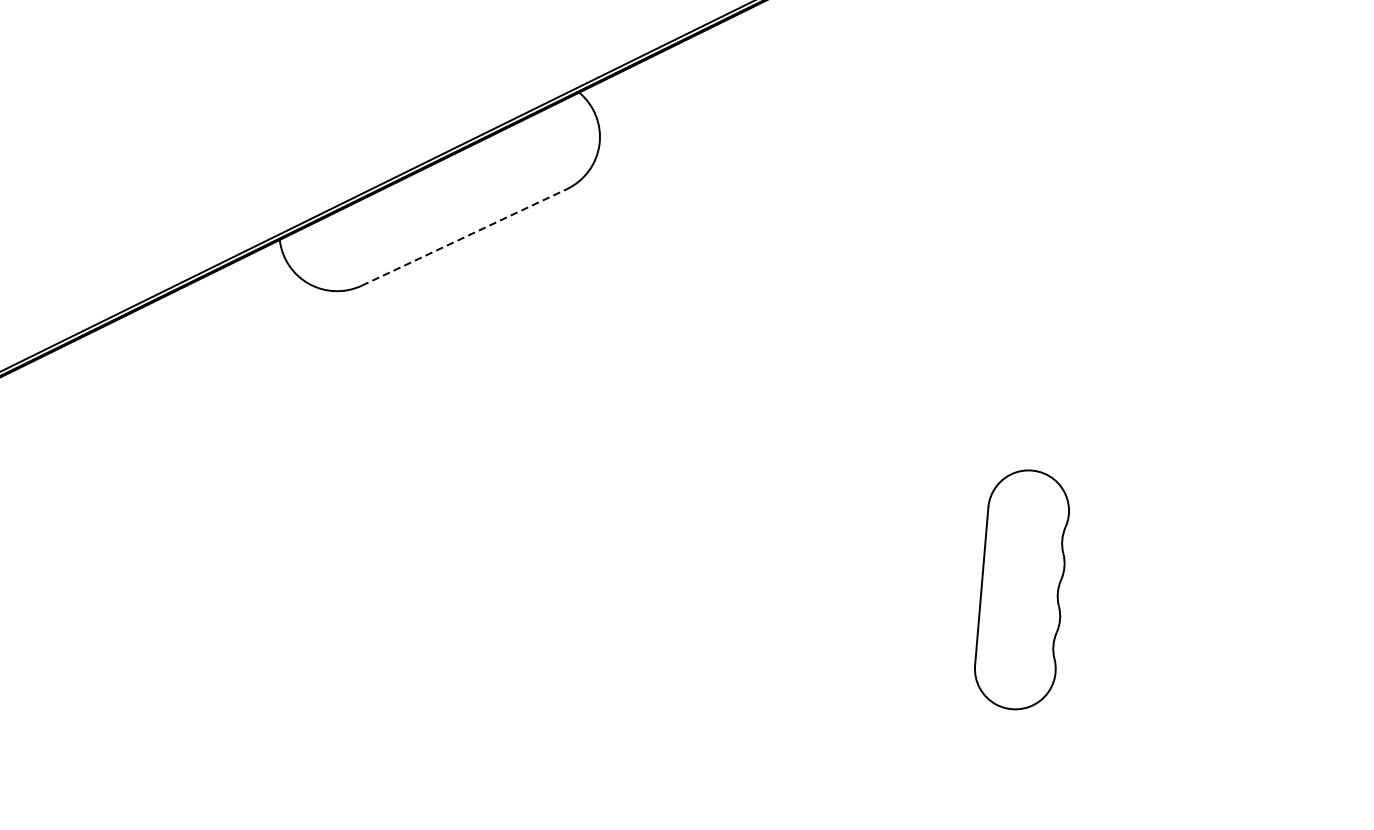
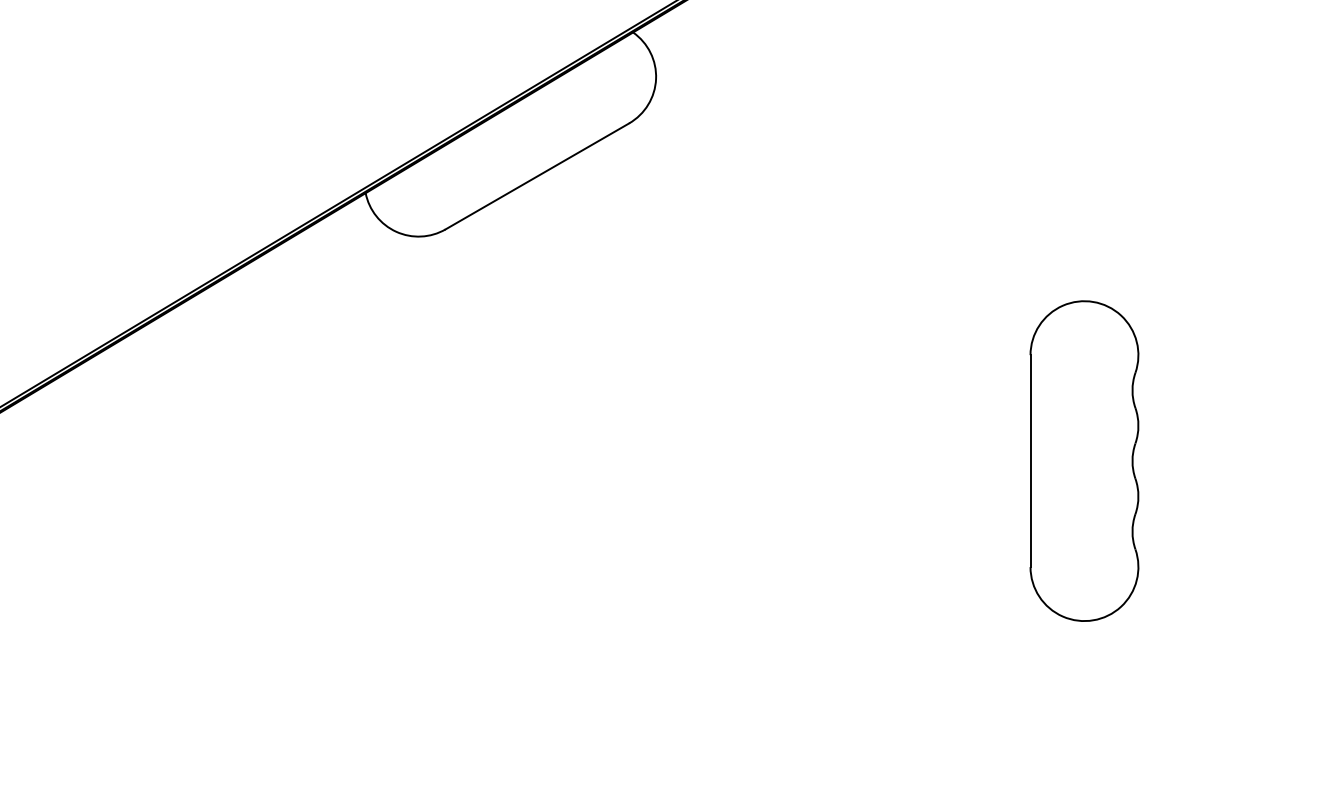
line: (464, 237) -> (537, 176), dashed -> solid
part: (1022, 589) -> (1084, 460), size x1.43

